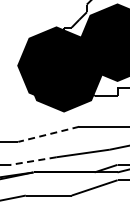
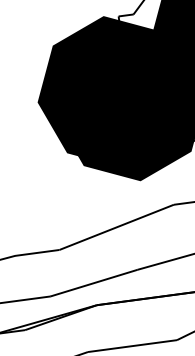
line: (48, 134) -> (116, 227), dashed -> solid
line: (33, 161) -> (94, 284), dashed -> solid

